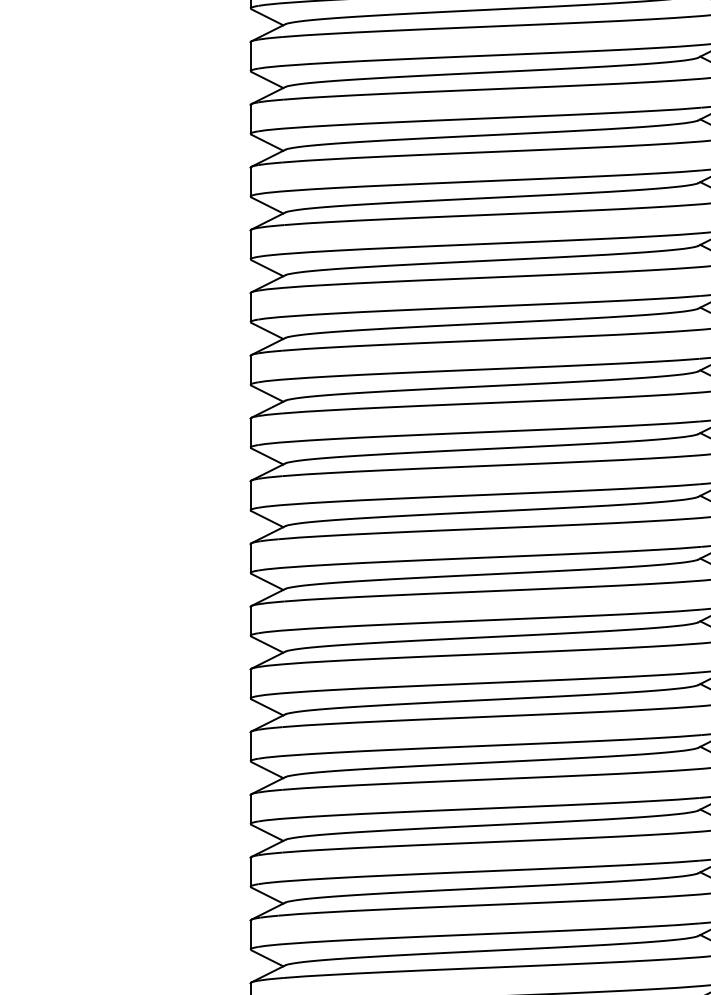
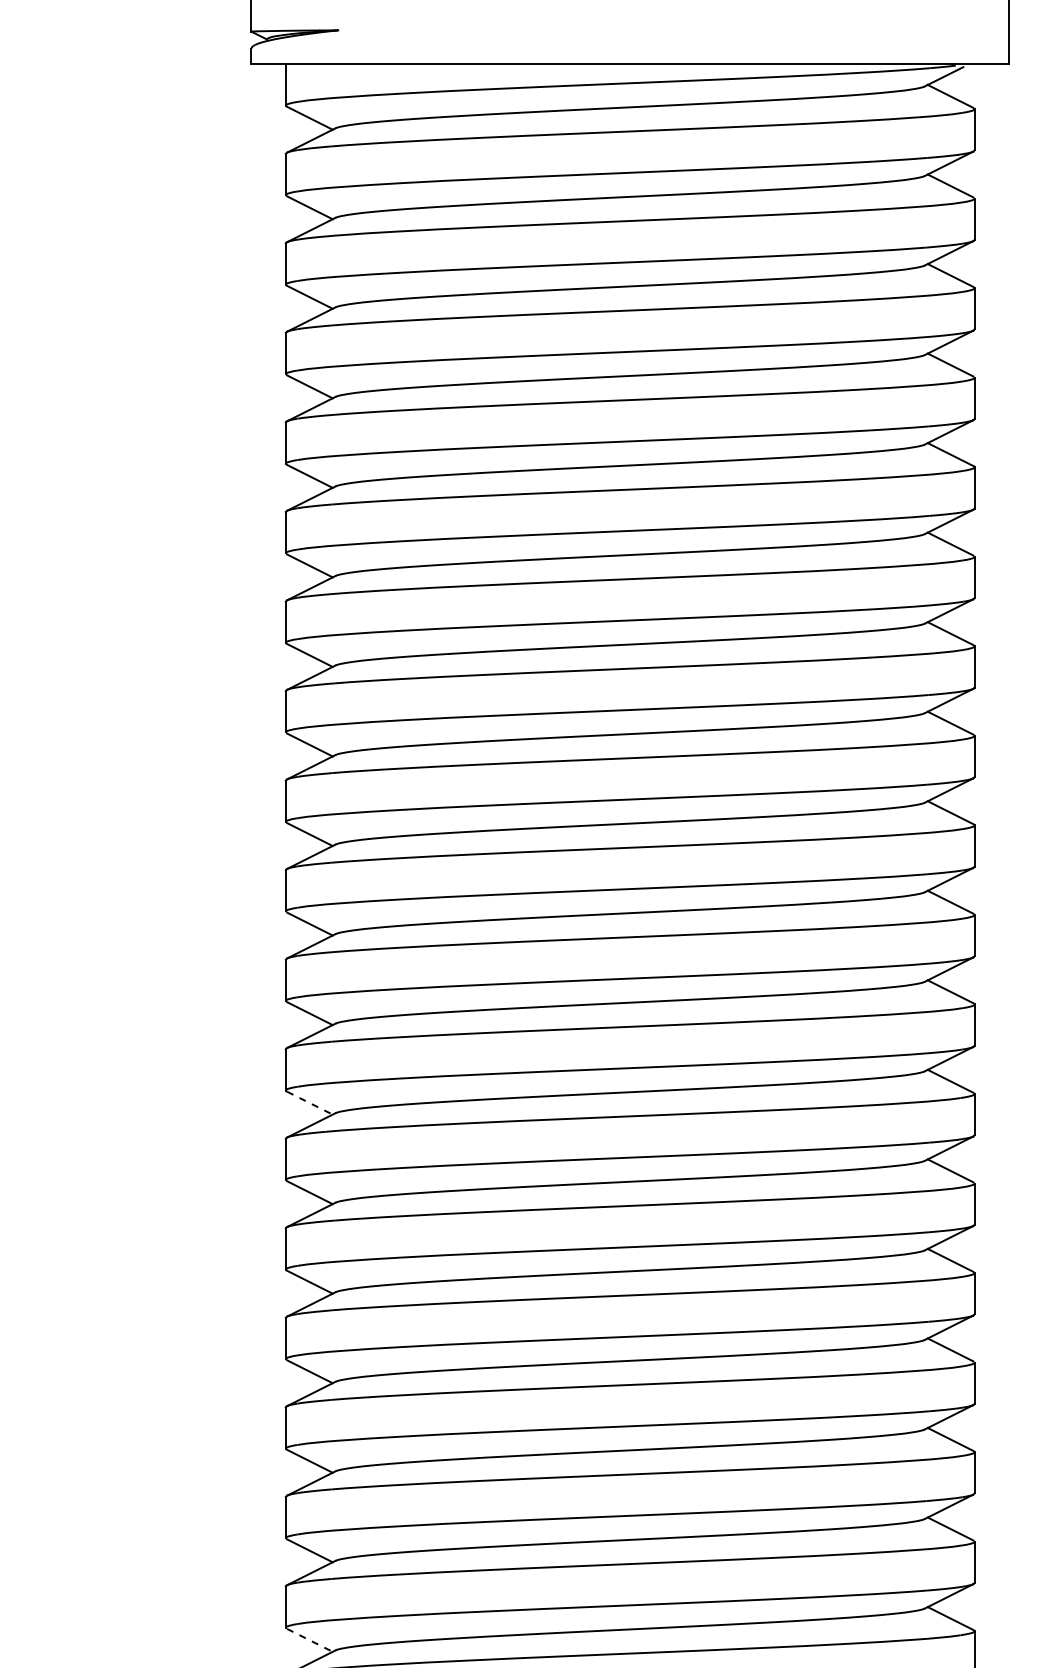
line: (267, 519) -> (309, 1103), solid -> dashed
line: (267, 895) -> (309, 1640), solid -> dashed

